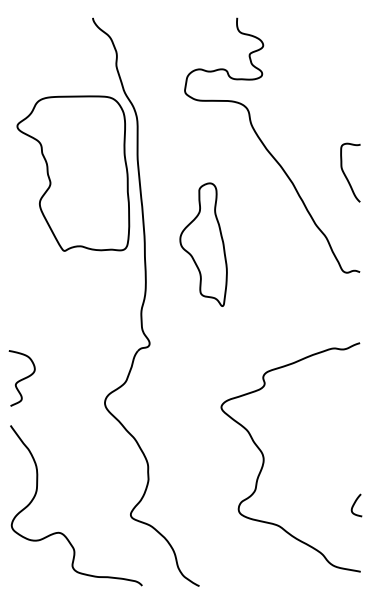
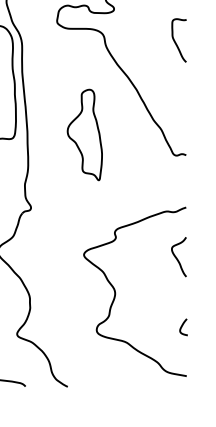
curve: (346, 175) -> (176, 42), moved
part: (203, 244) -> (84, 134), moved
curve: (347, 411) -> (177, 257), added

